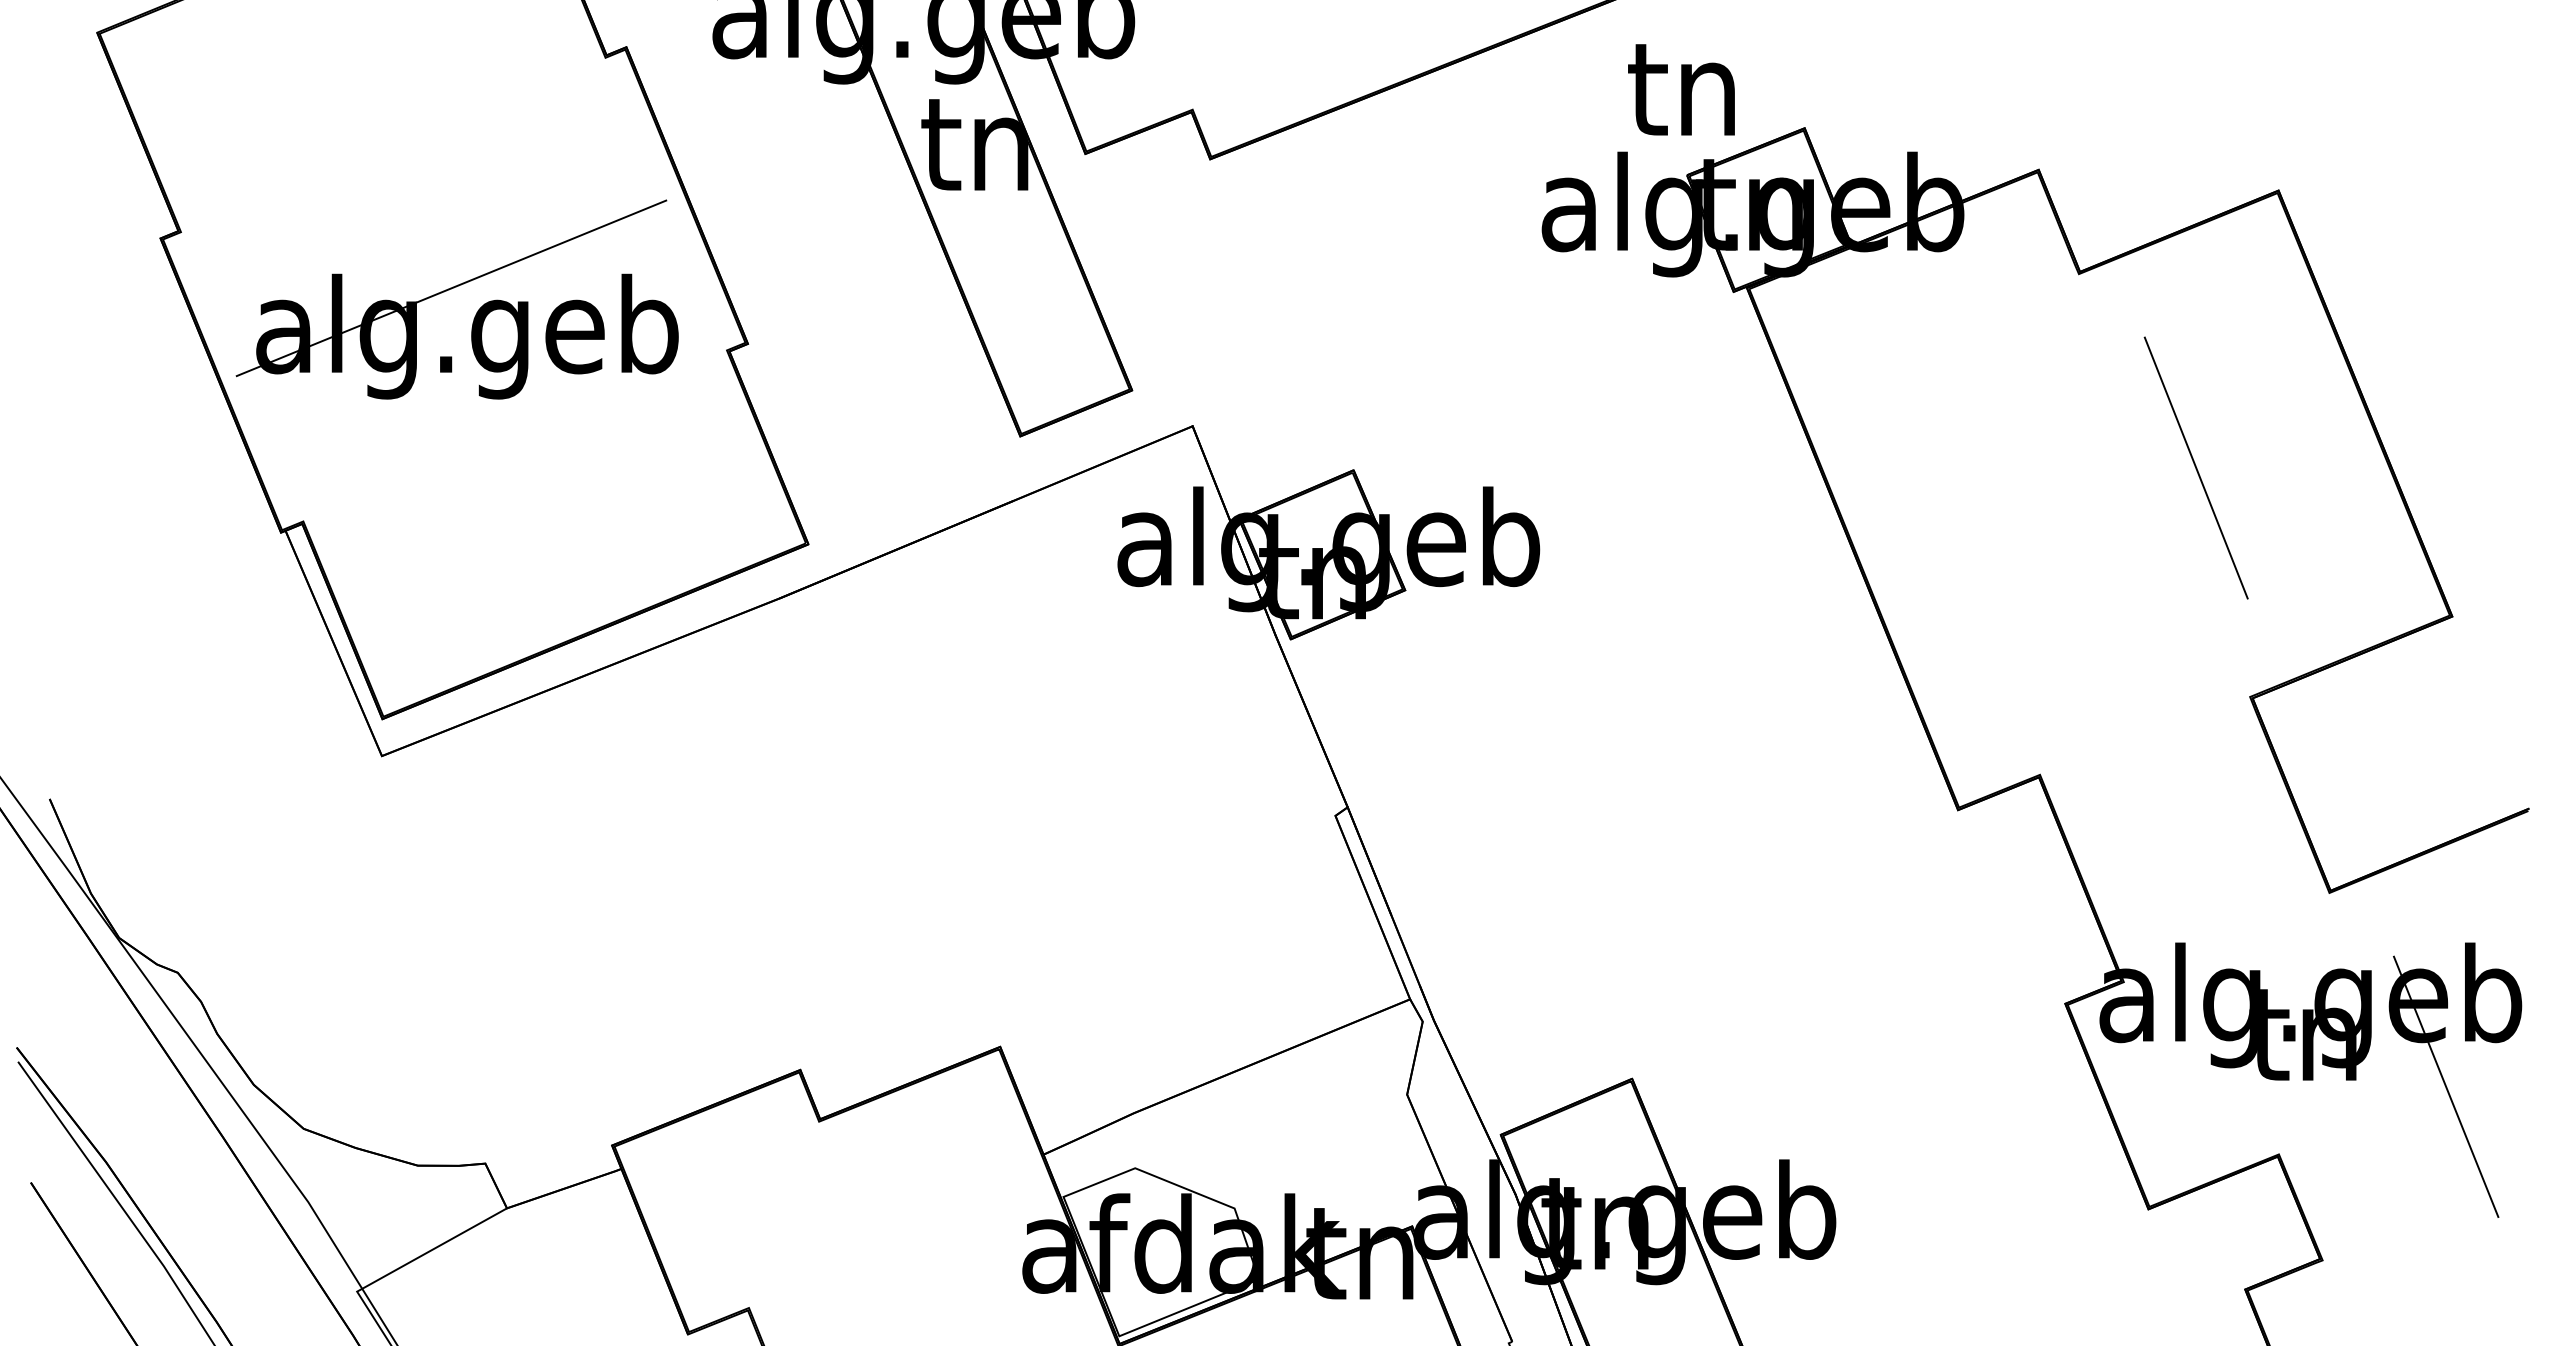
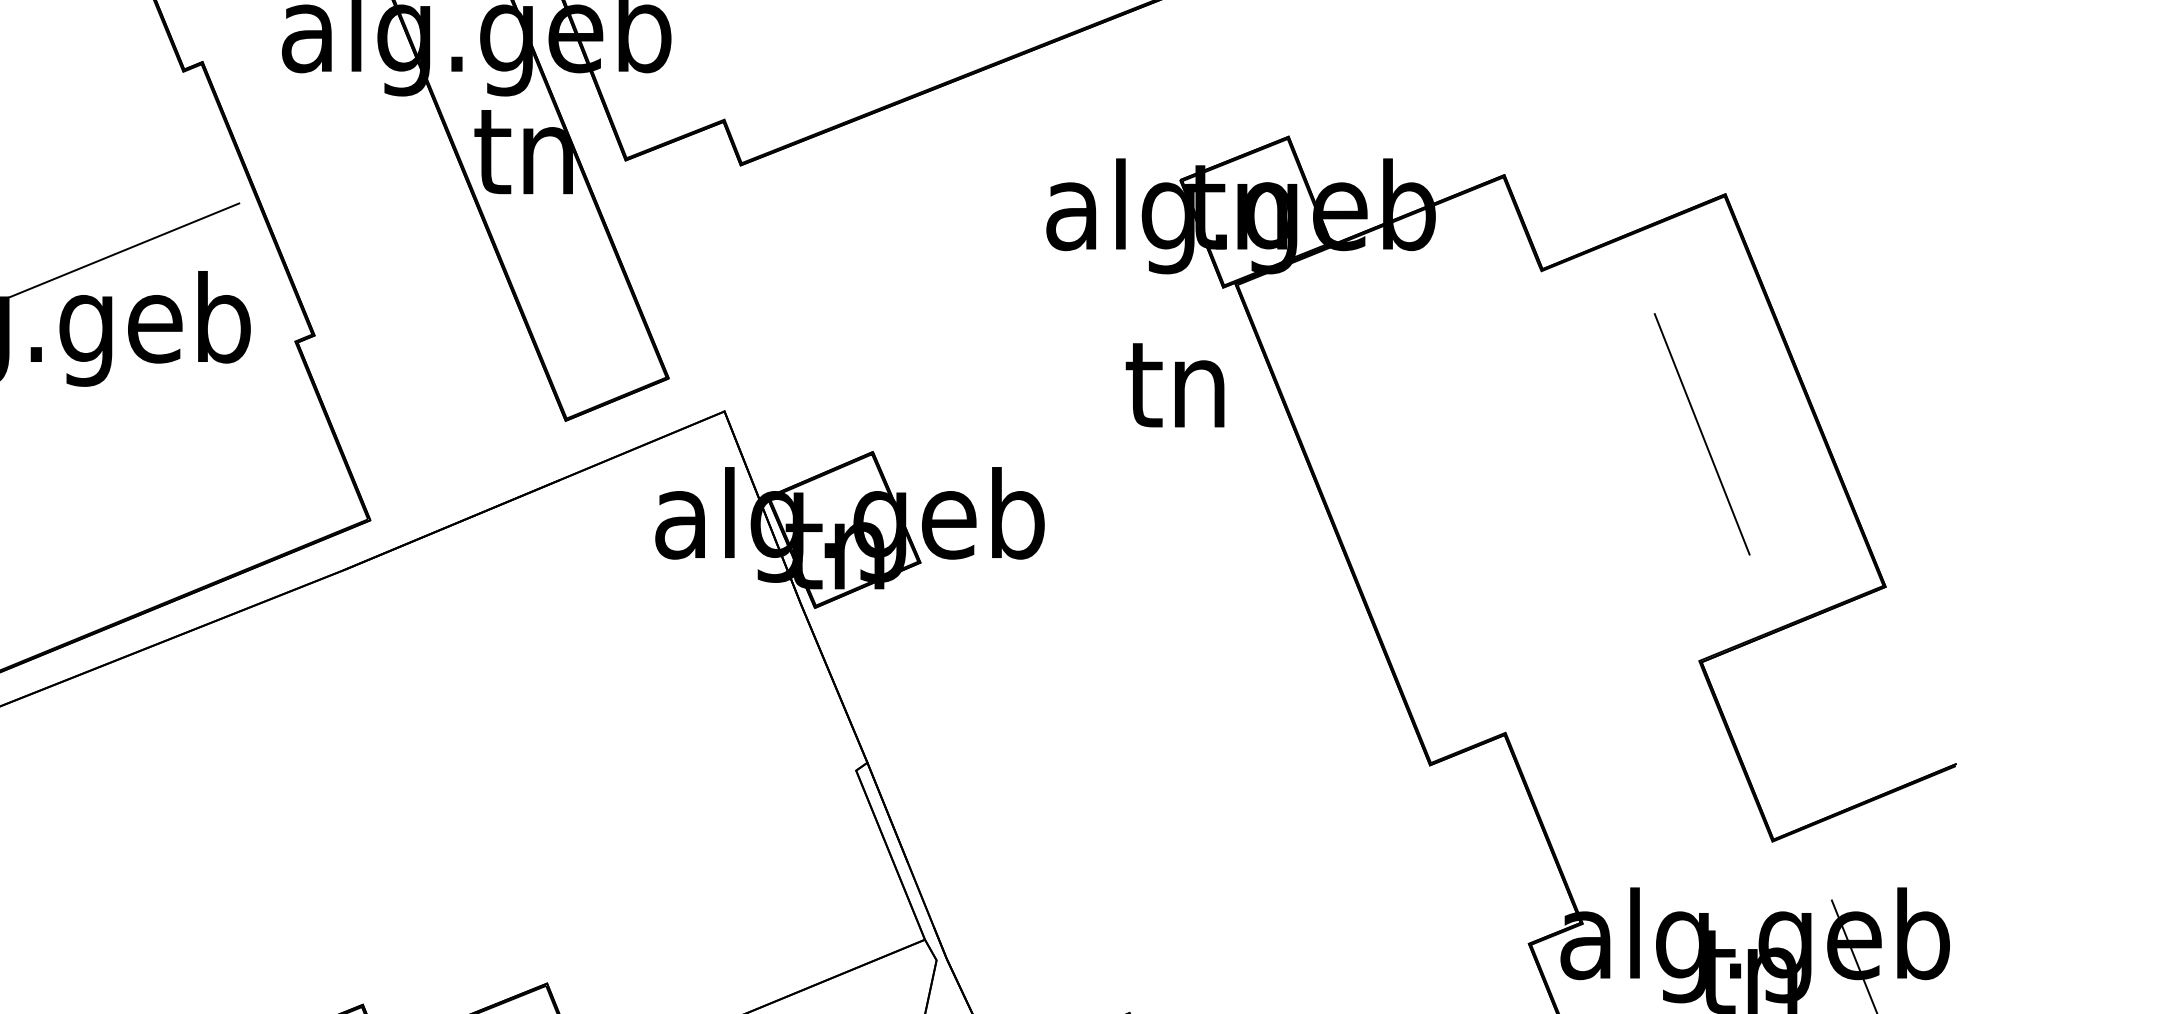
text: (1681, 89) -> (1175, 384), moved
line: (2195, 467) -> (1701, 433), moved

